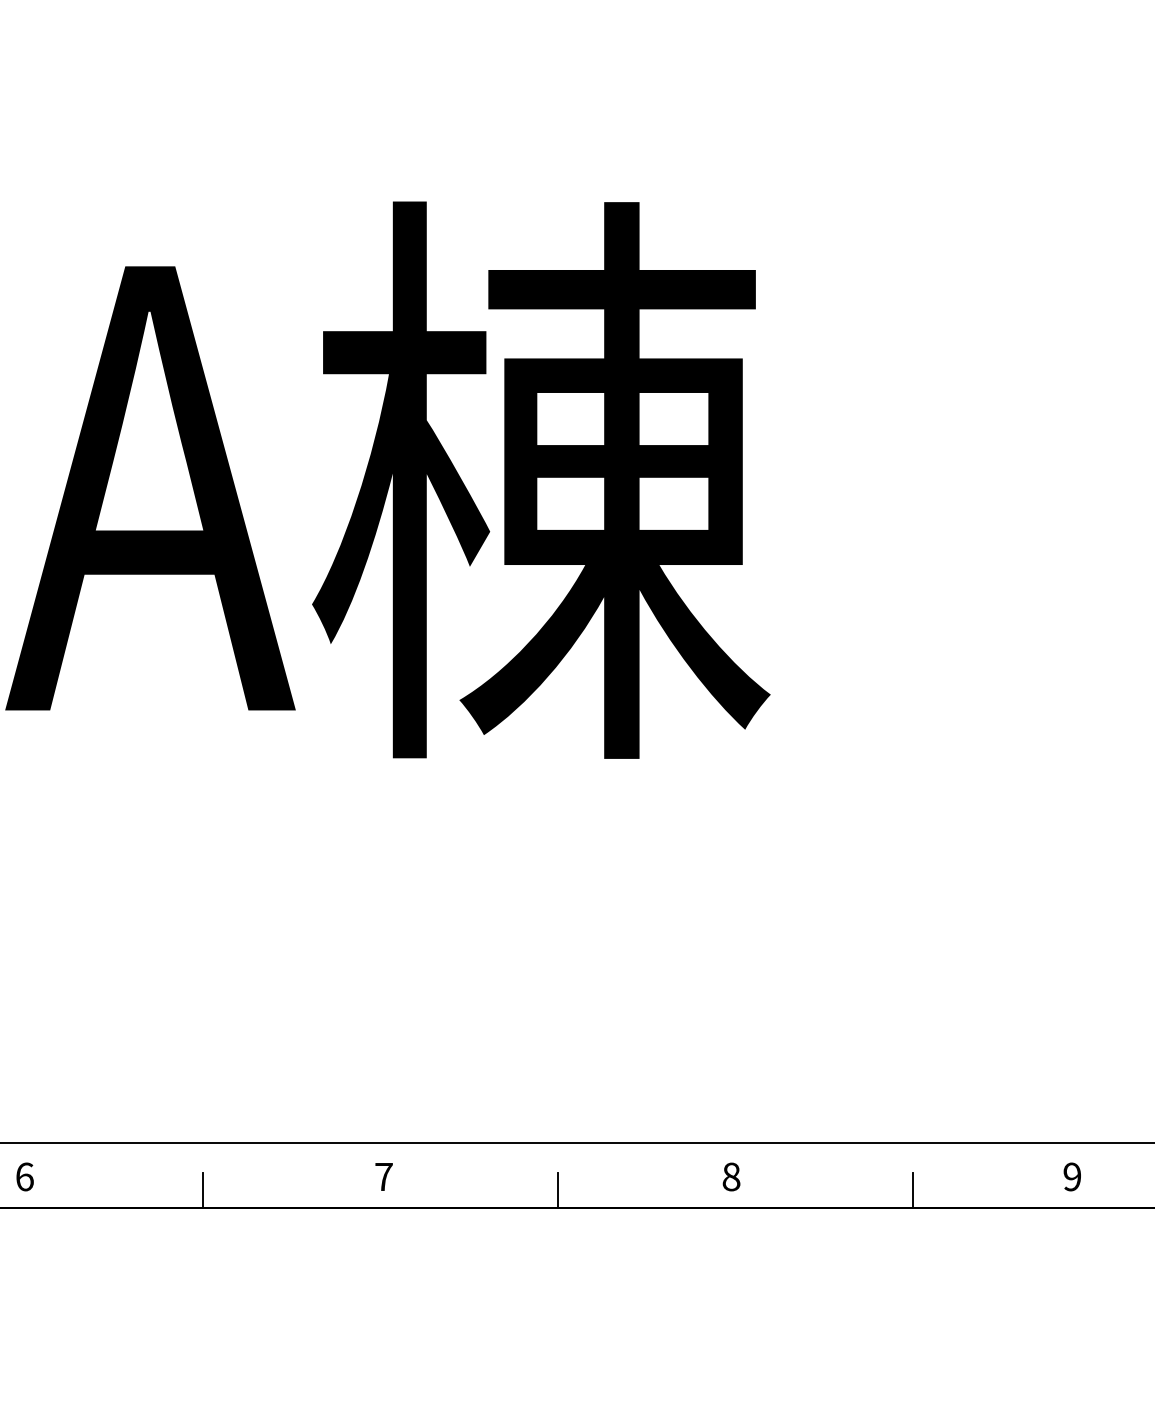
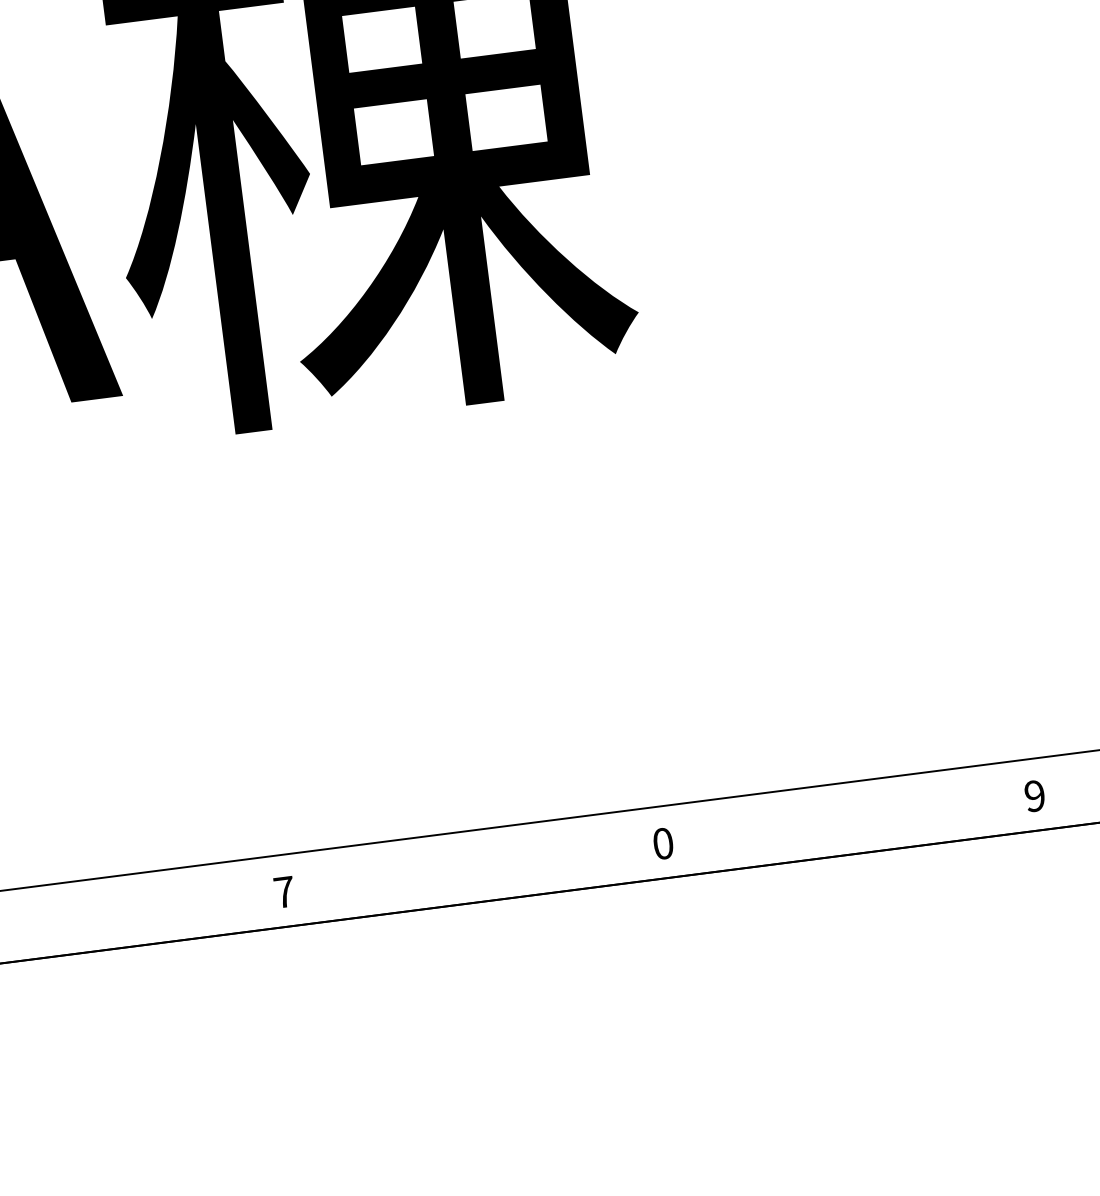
text: (731, 1177) -> (663, 844), 8 -> 0
line: (203, 1190) -> (89, 932), removed
line: (558, 1190) -> (476, 882), removed
line: (913, 1190) -> (863, 833), removed

